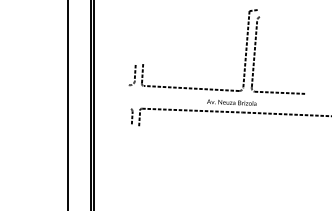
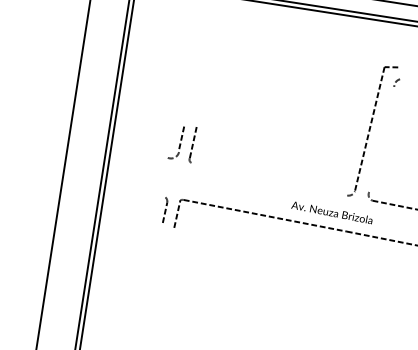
line: (254, 54) -> (381, 139), removed
line: (191, 88) -> (269, 179), removed

